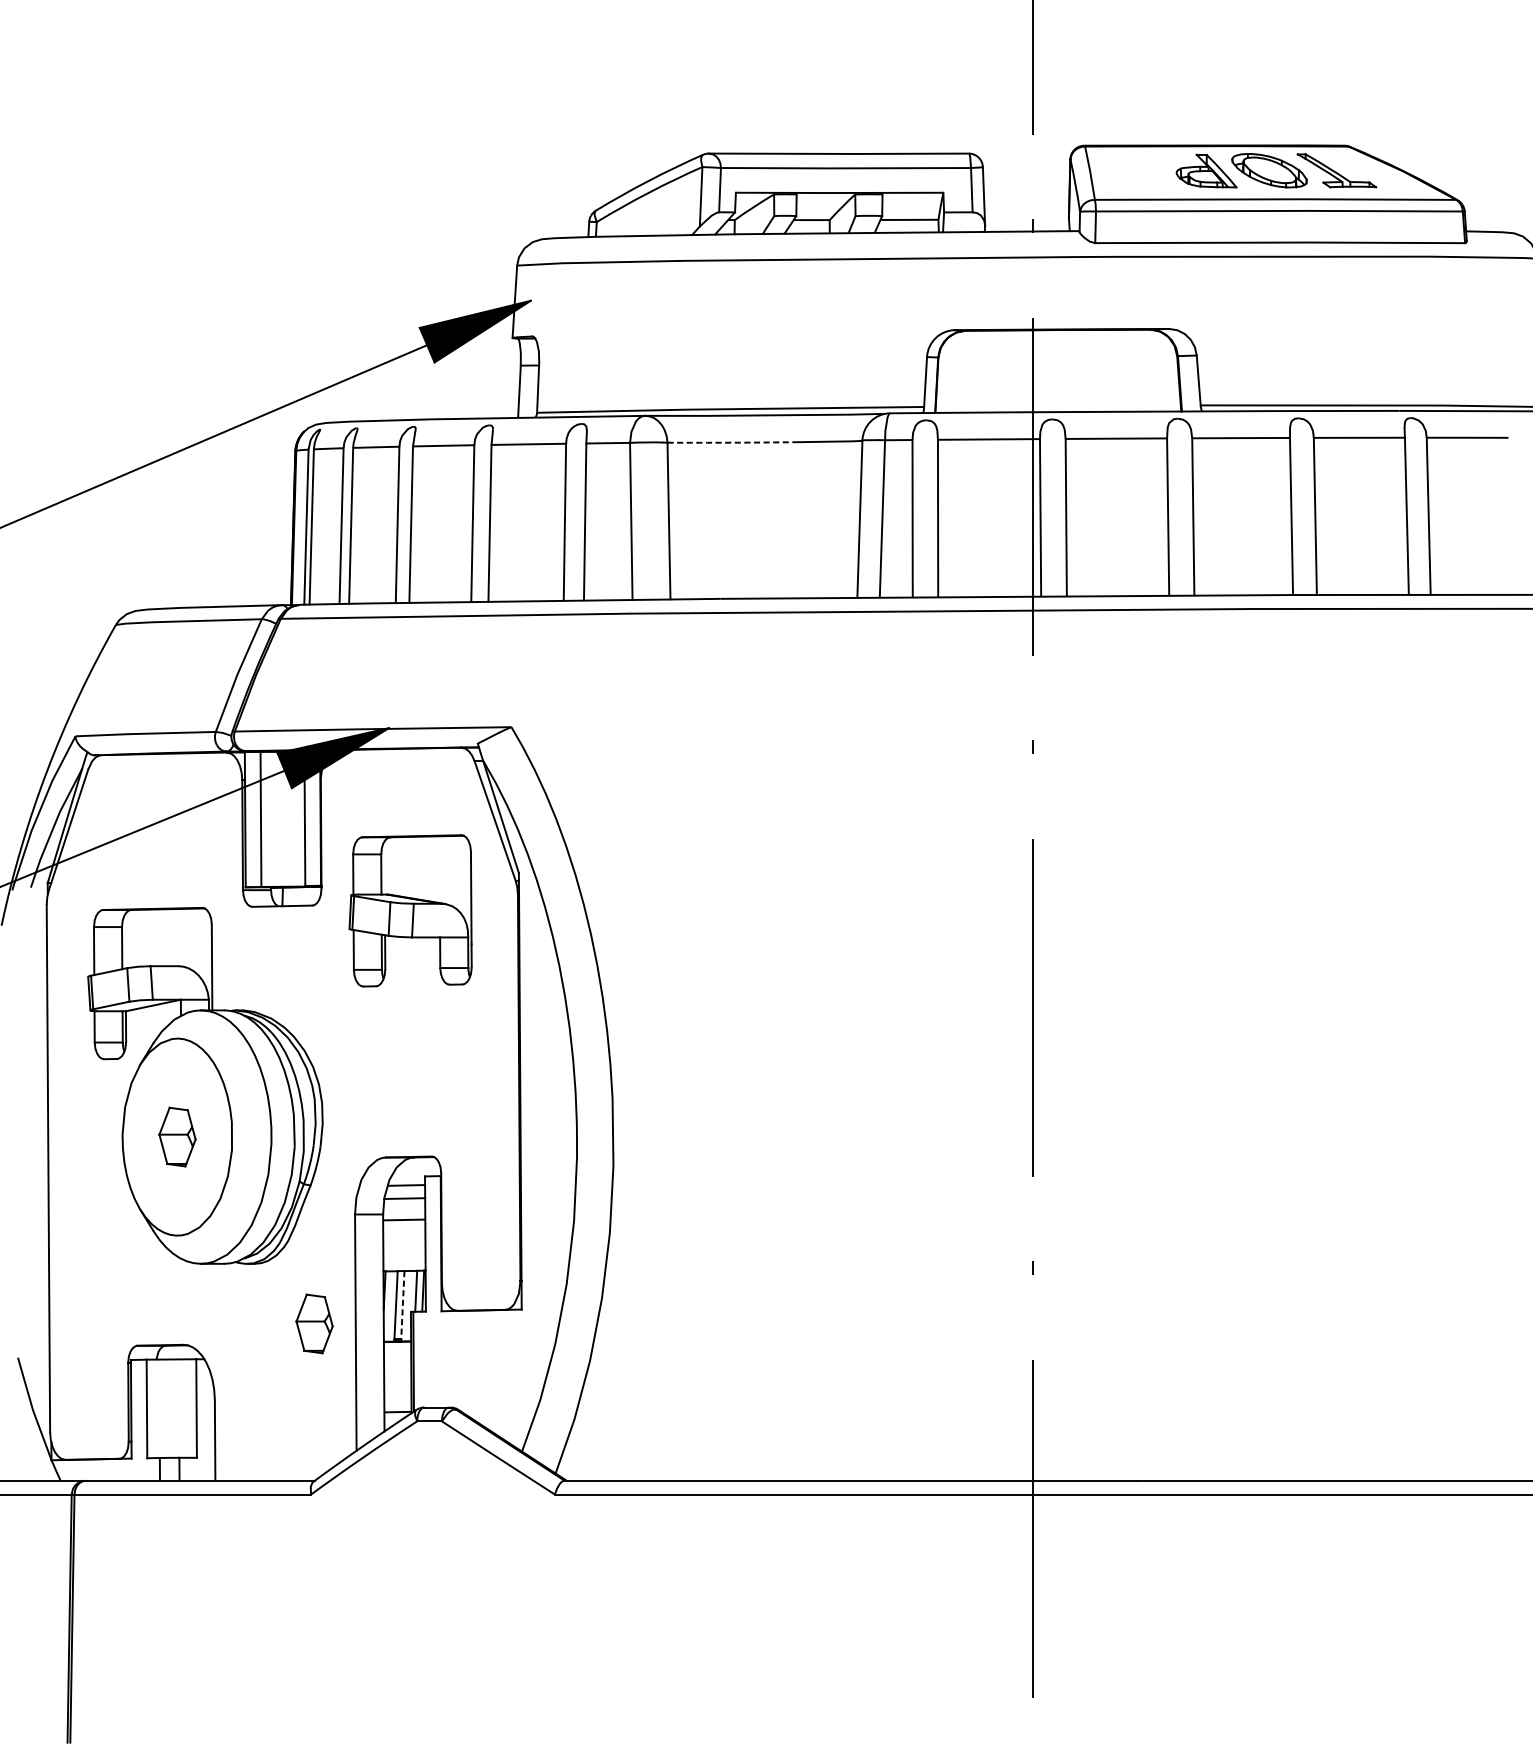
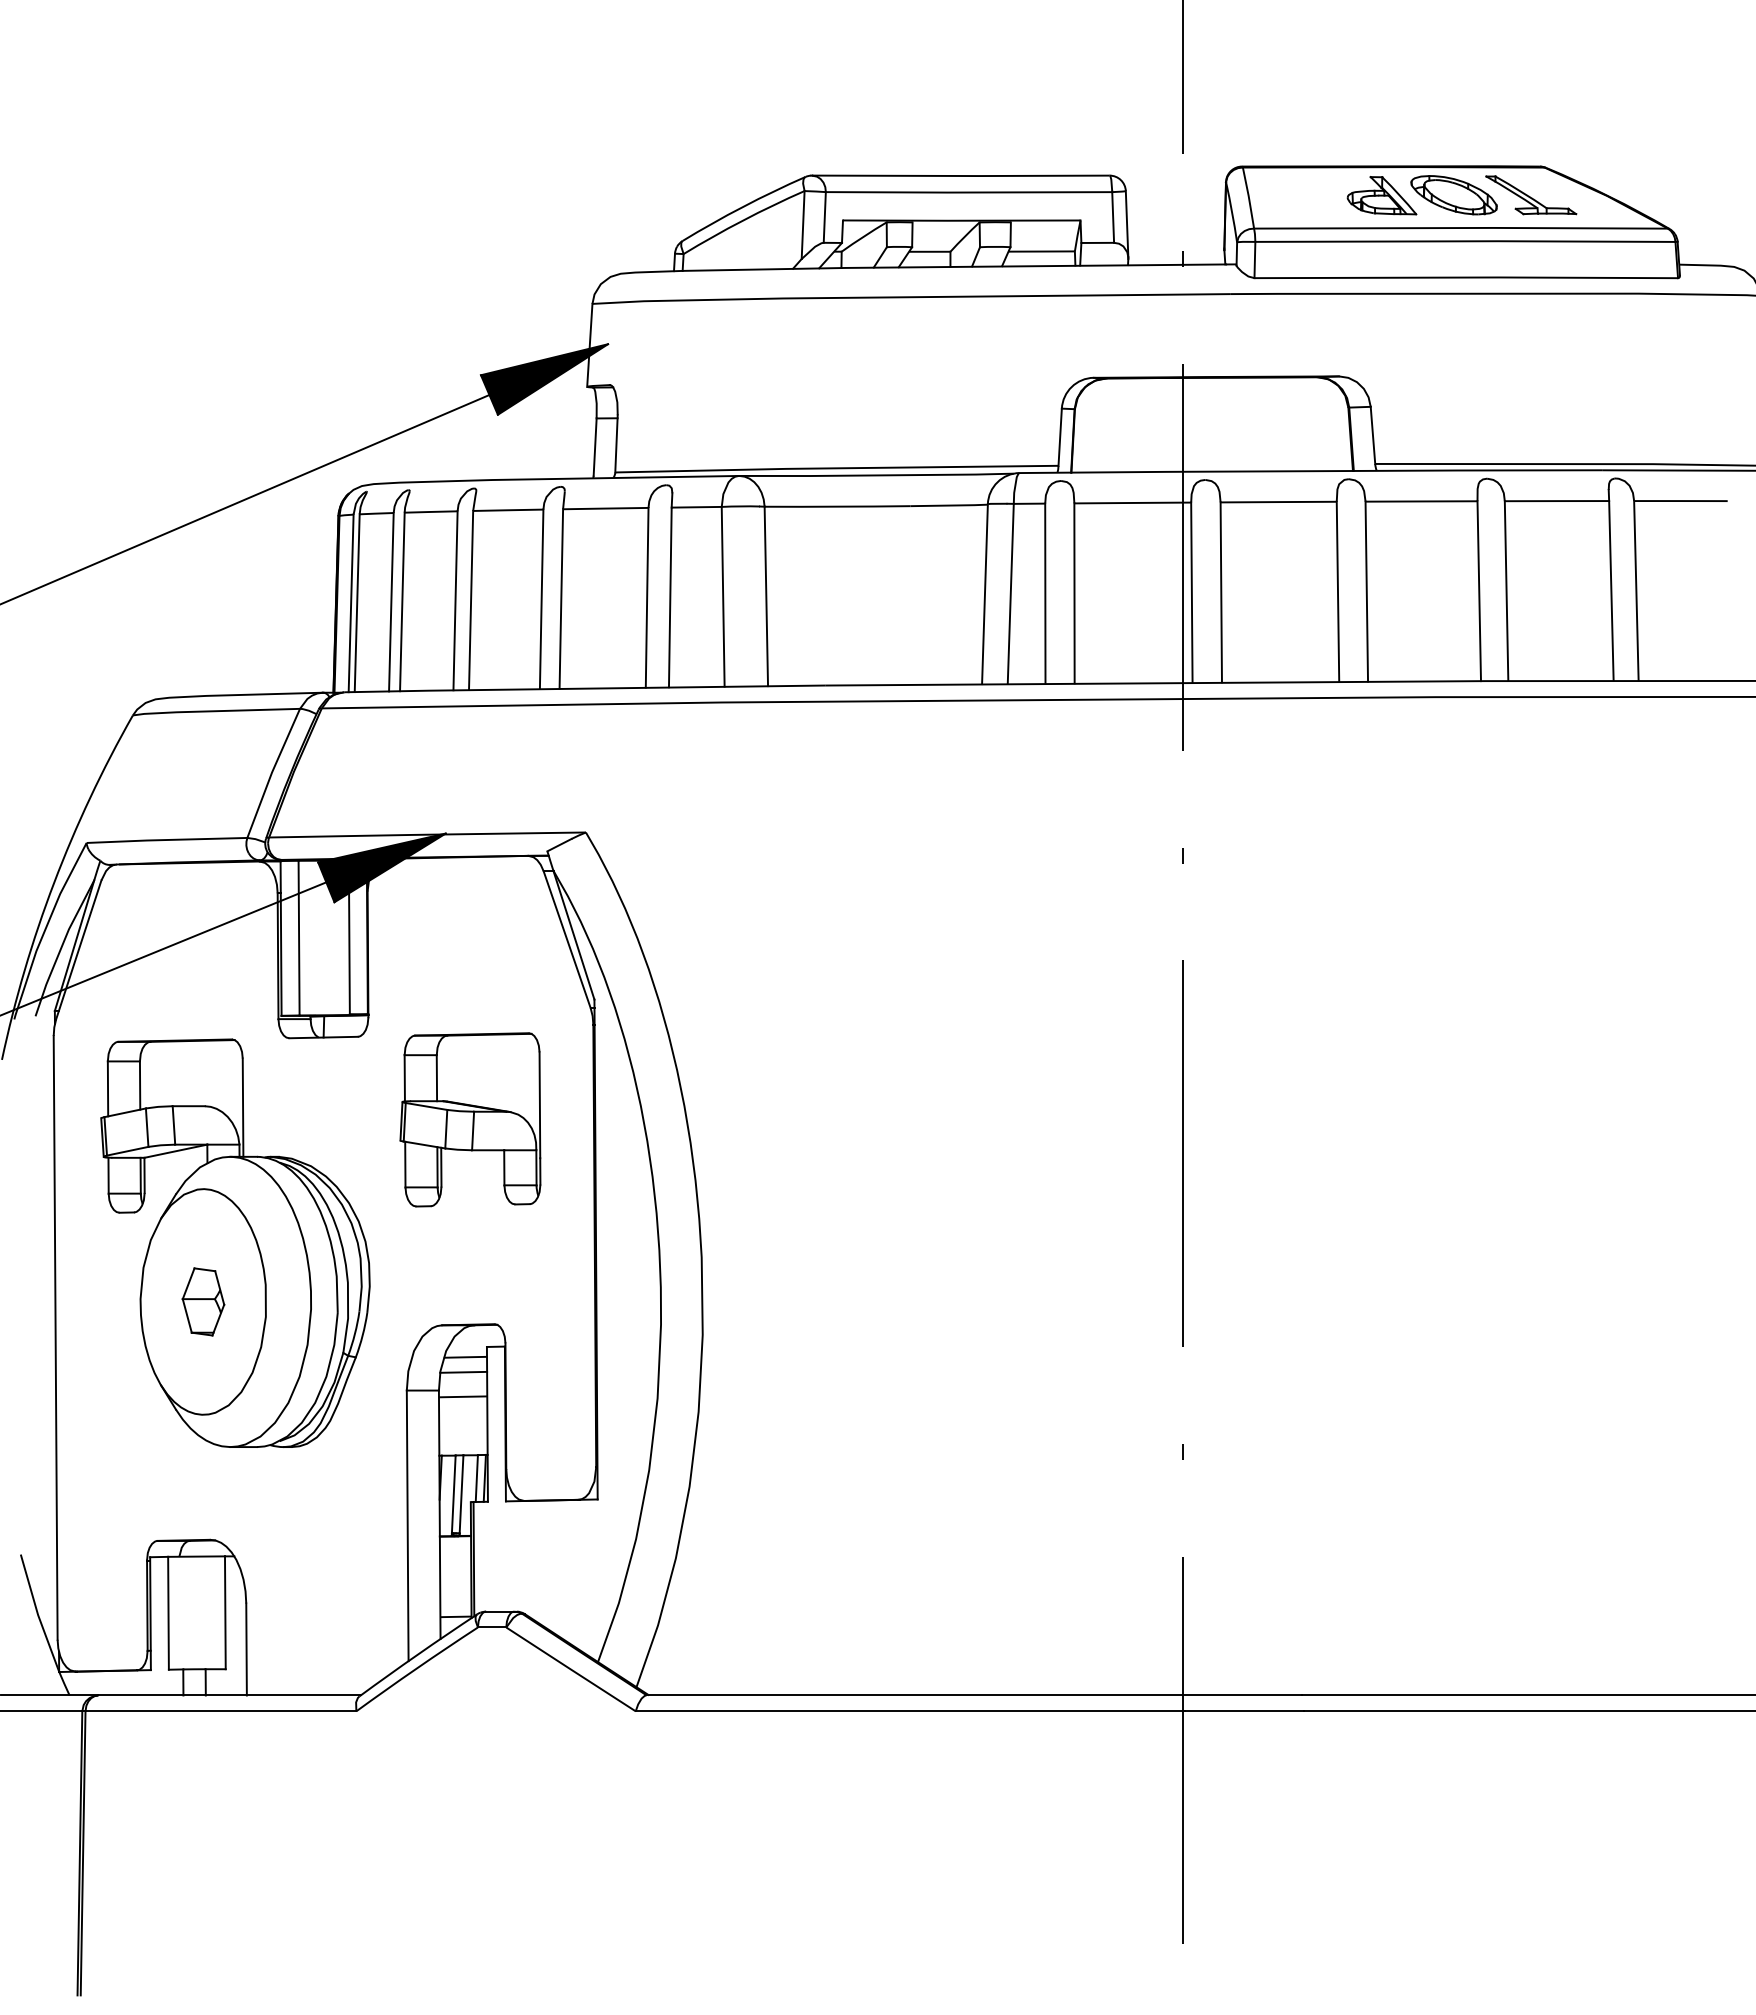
arc: (731, 442) -> (837, 506), dashed -> solid
part: (410, 910) -> (470, 1119), moved
line: (402, 1305) -> (461, 1494), dashed -> solid
part: (314, 1323) -> (360, 1515), removed

